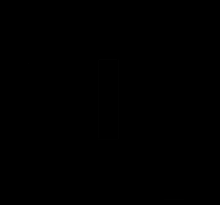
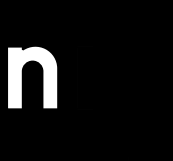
fill: (41, 98) -> (32, 77), removed

